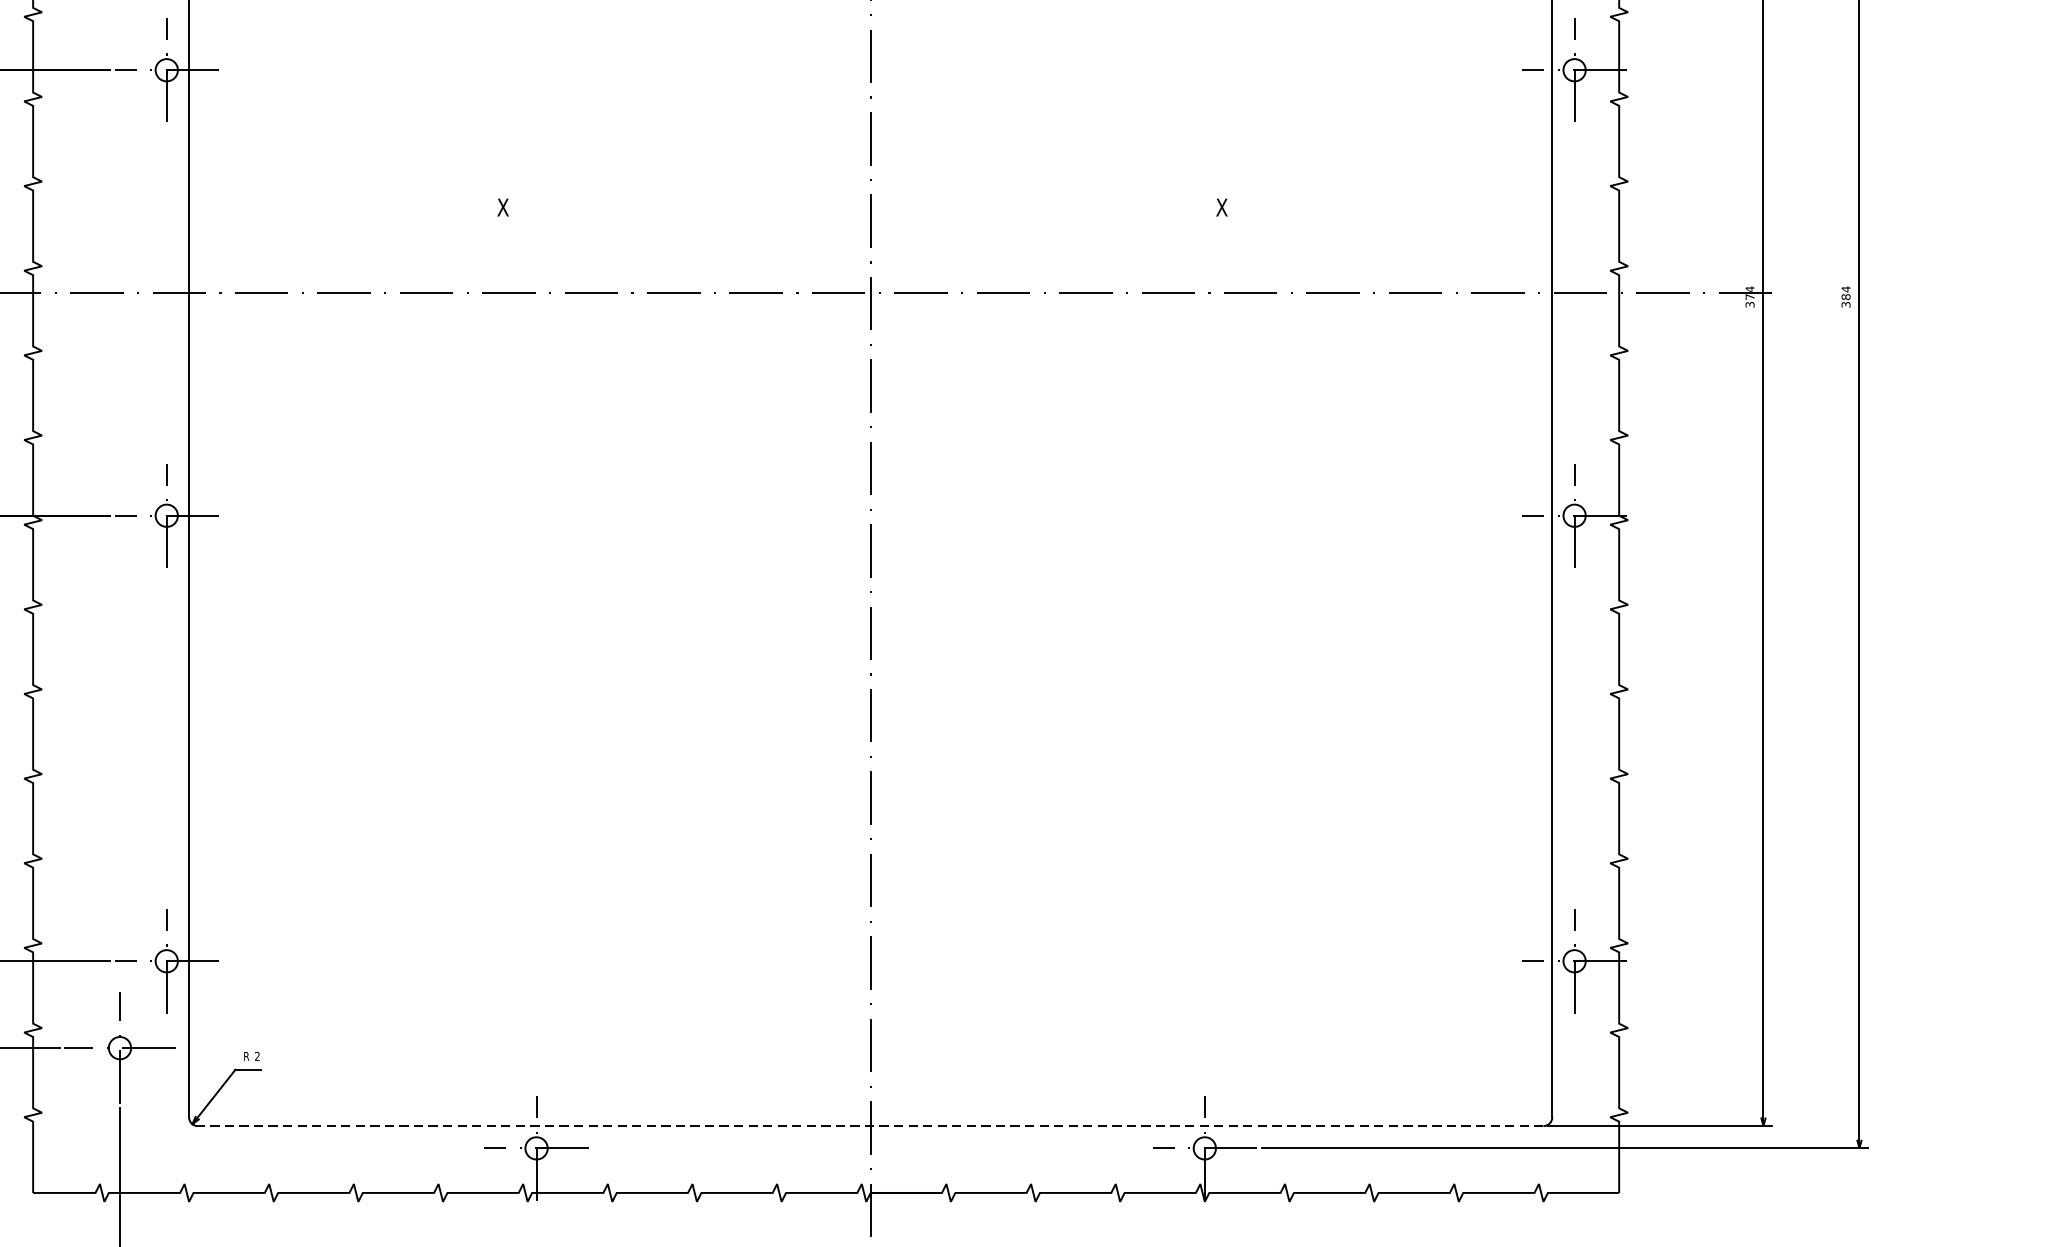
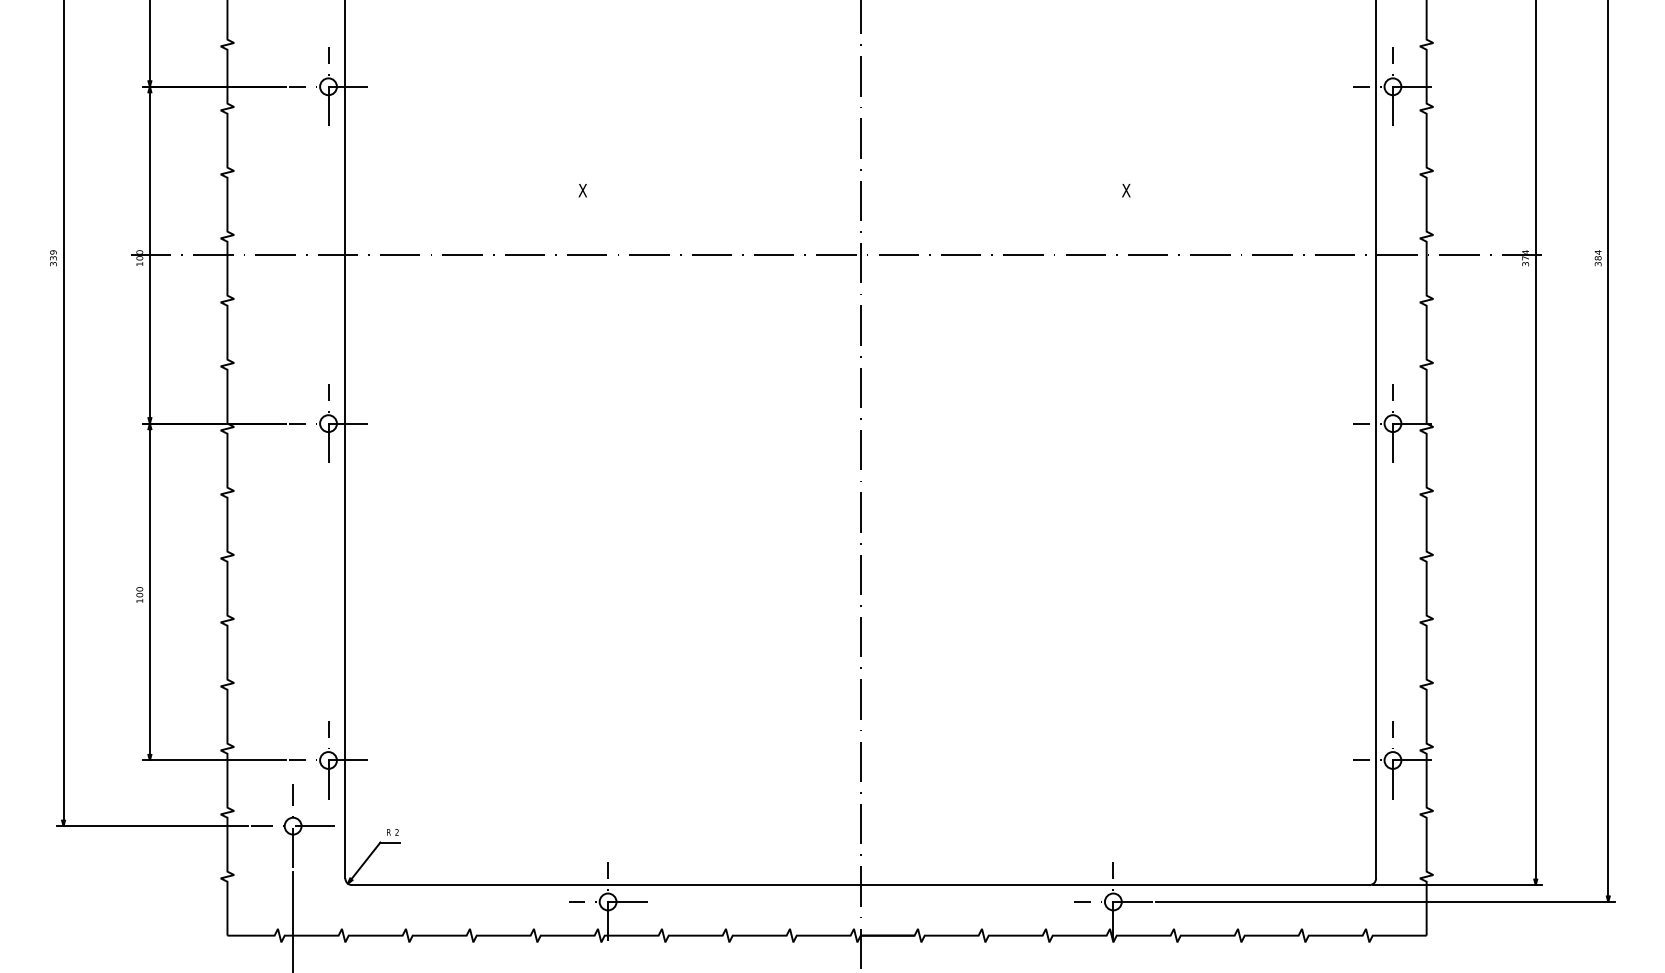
line: (870, 1126) -> (860, 885), dashed -> solid

